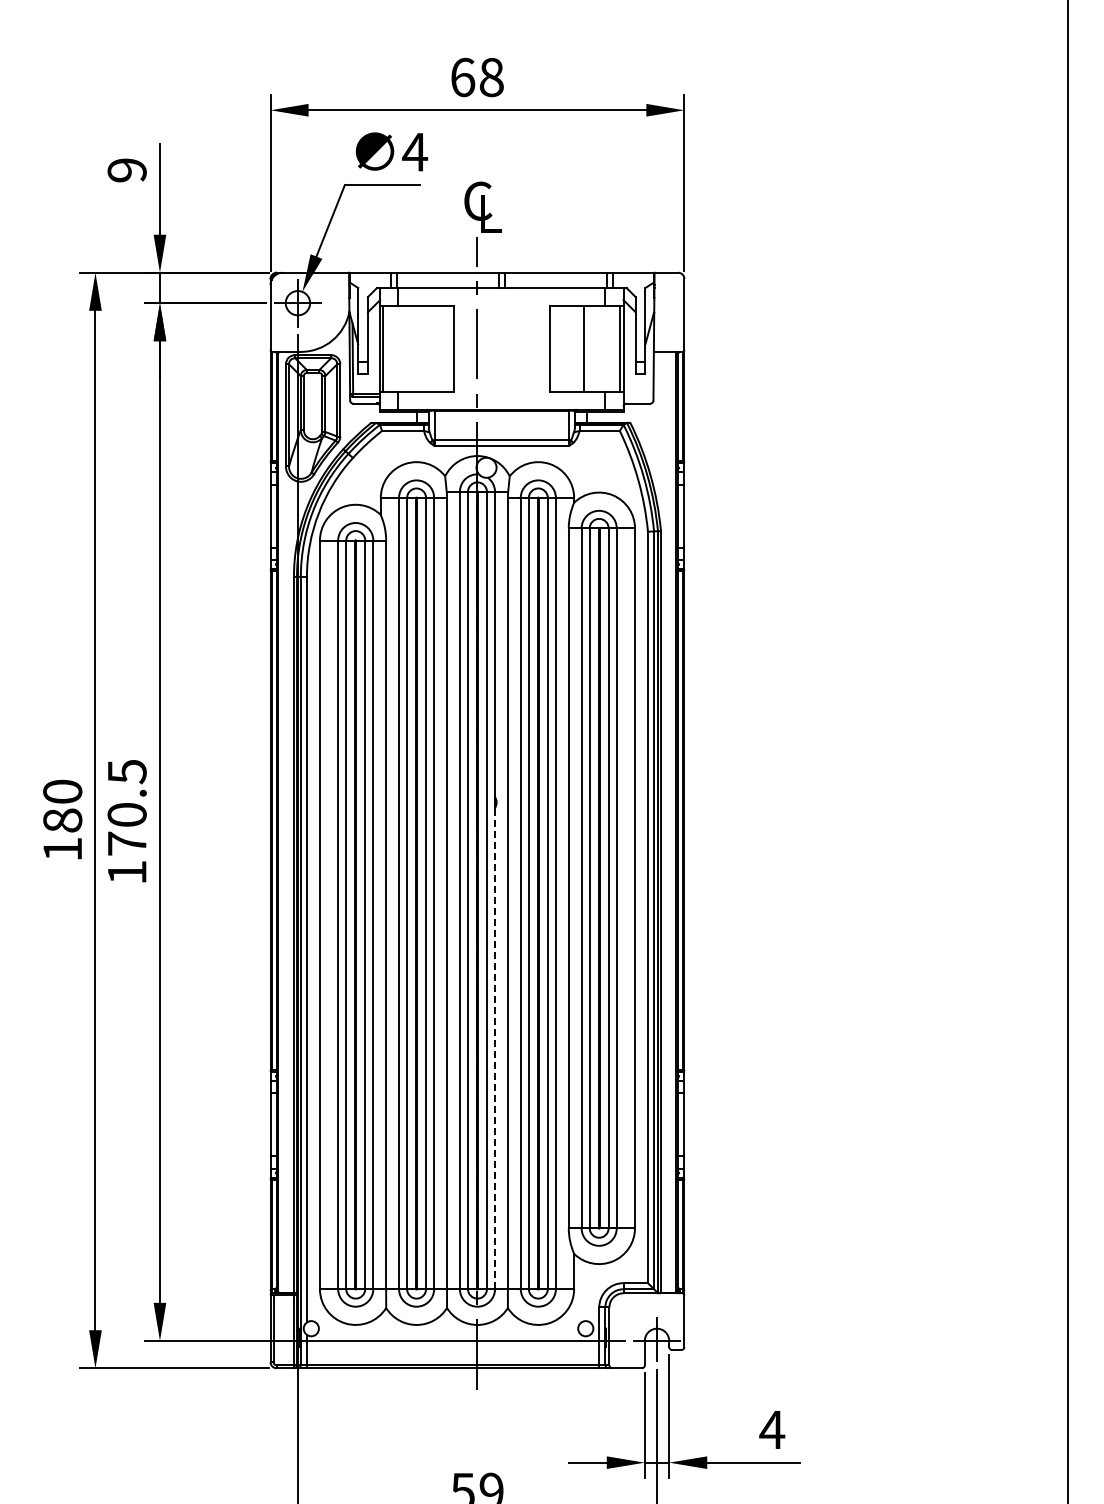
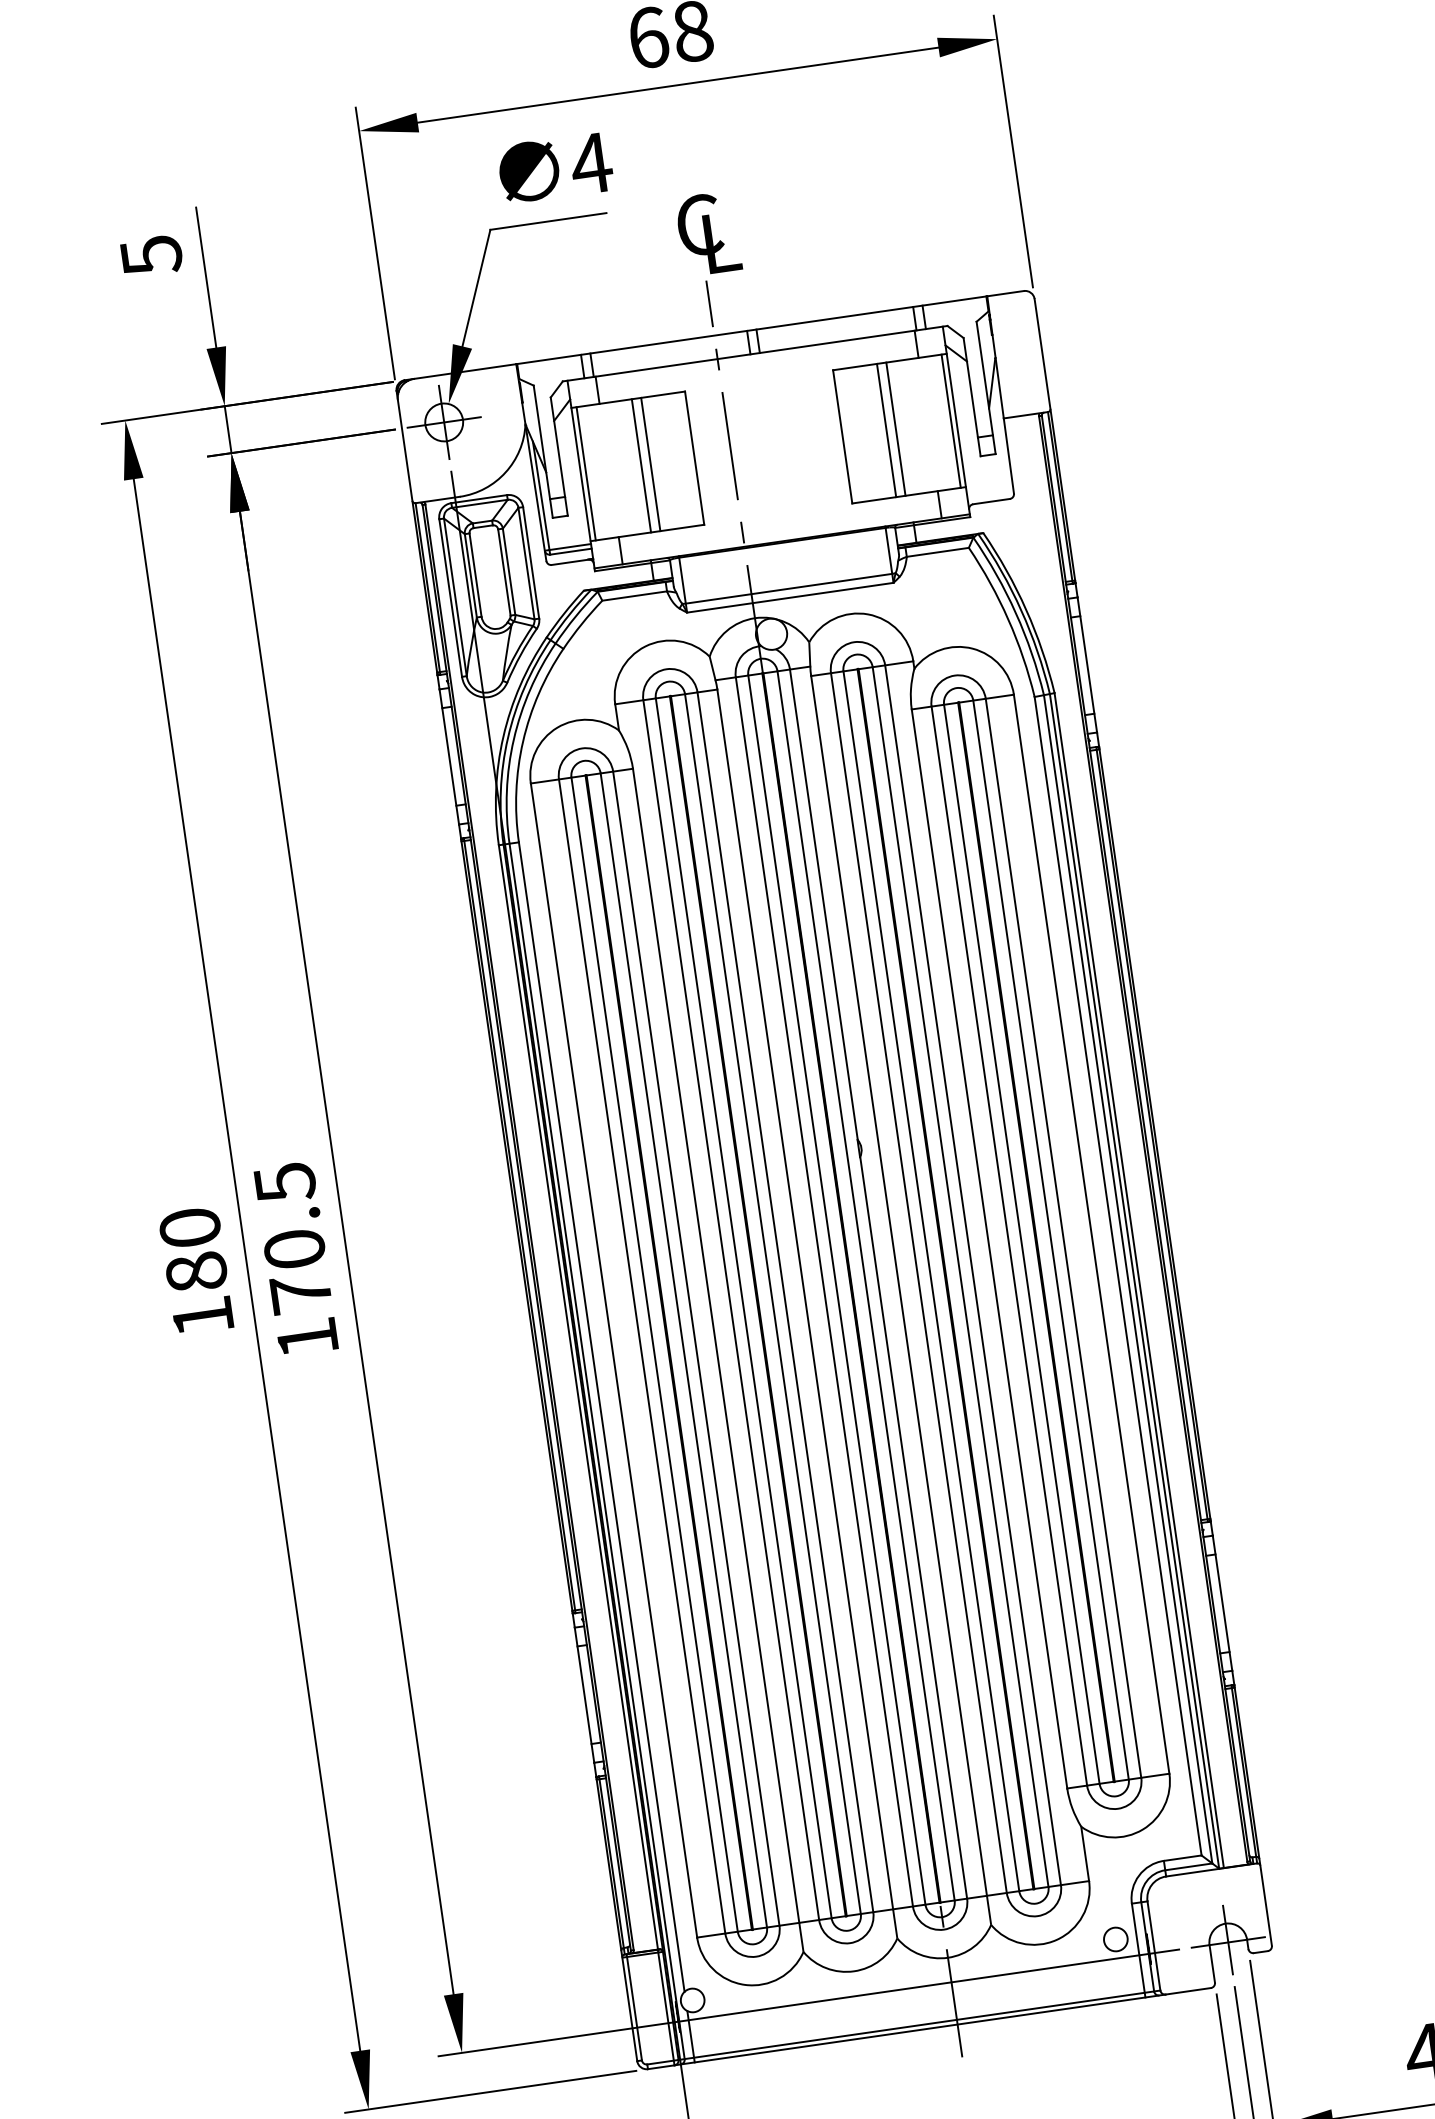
text: (126, 170) -> (150, 255), 9 -> 5
line: (419, 348) -> (641, 465), added
line: (425, 348) -> (650, 463), added
line: (578, 348) -> (886, 429), added
line: (495, 1048) -> (914, 1527), dashed -> solid

